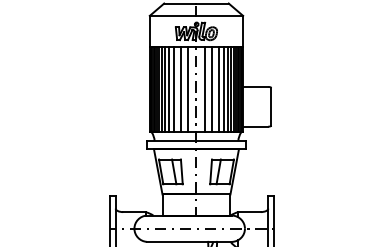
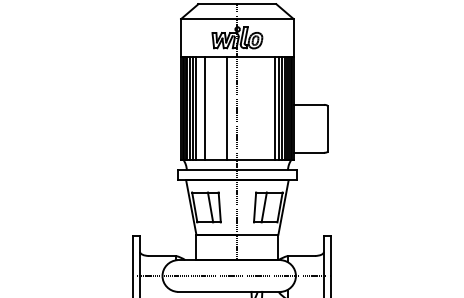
line: (165, 89) -> (199, 107), removed
line: (174, 89) -> (210, 107), removed
line: (180, 89) -> (218, 107), removed
line: (204, 89) -> (247, 107), removed
line: (212, 89) -> (256, 107), removed
line: (218, 89) -> (264, 107), removed
line: (223, 89) -> (270, 107), removed

